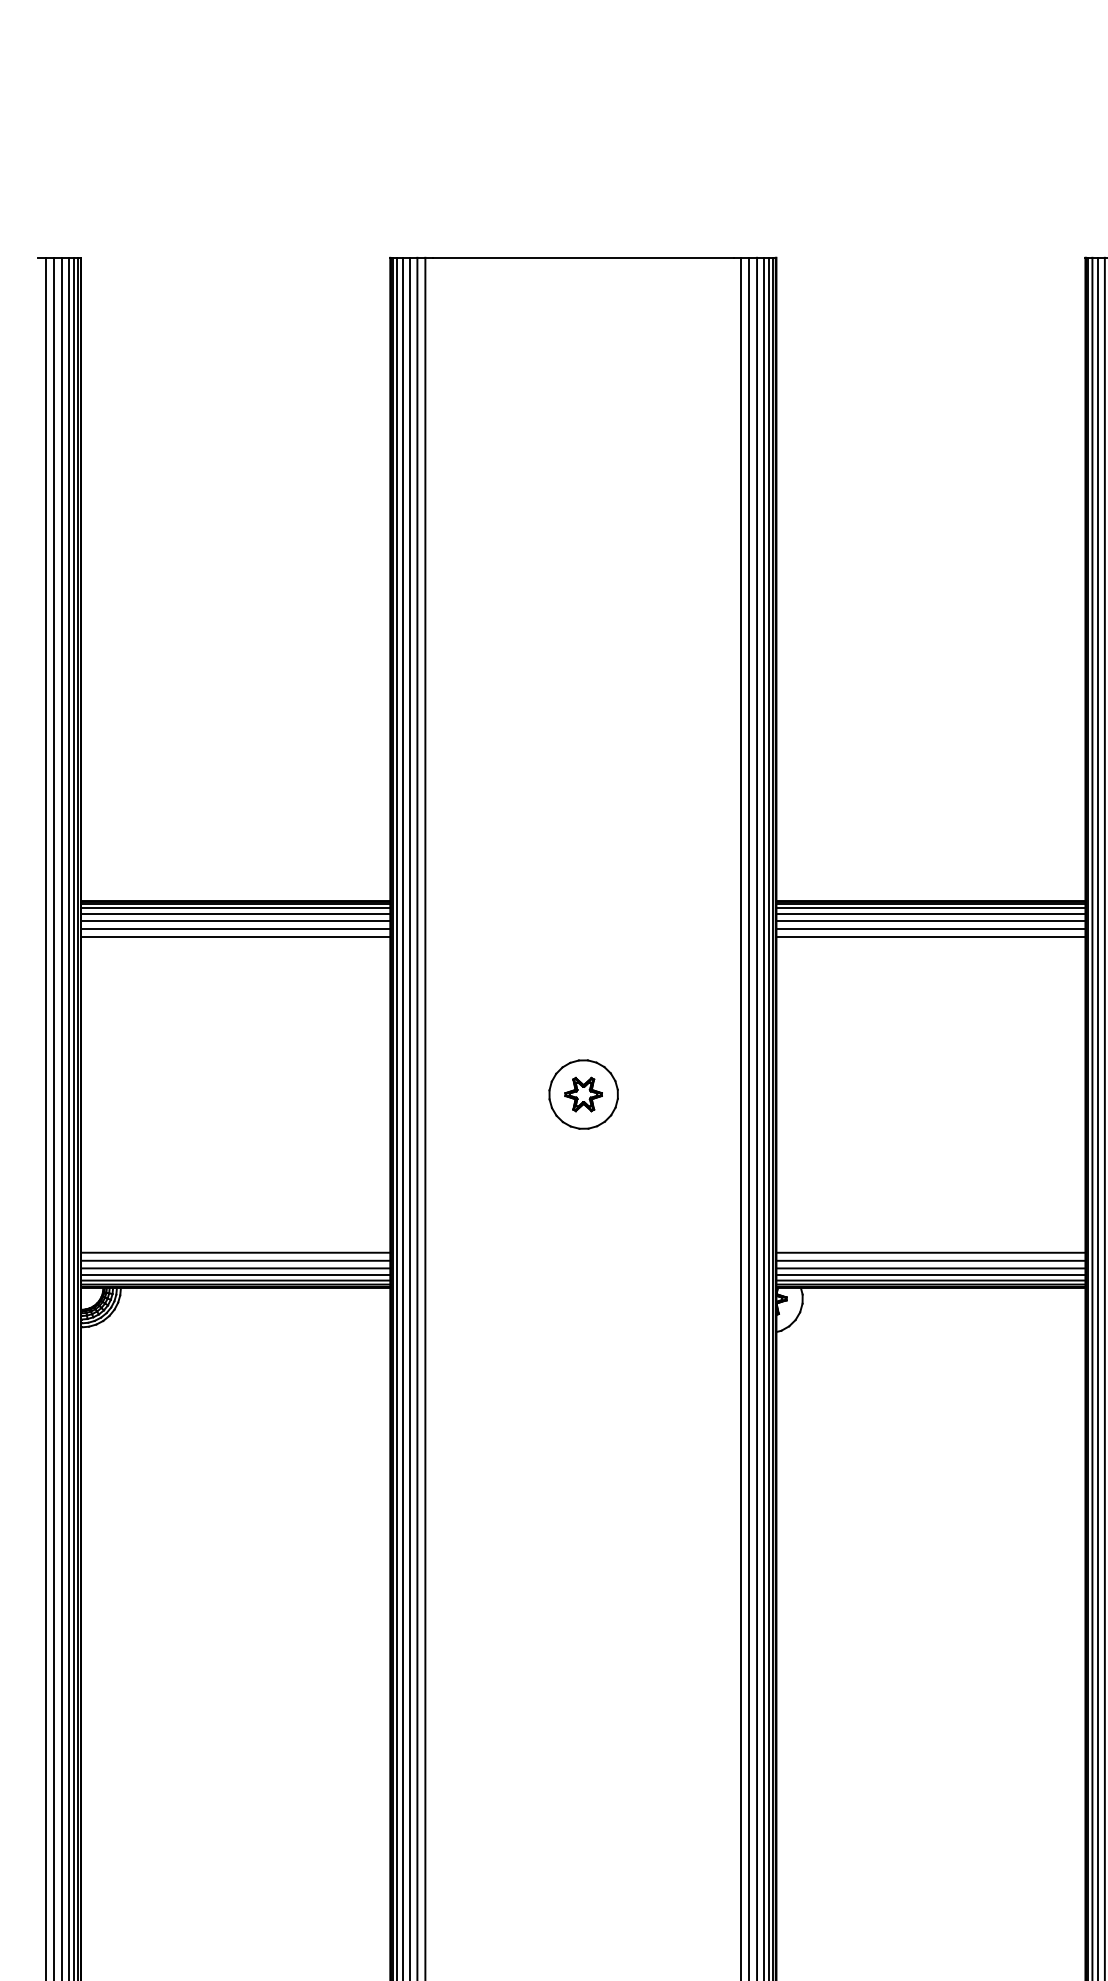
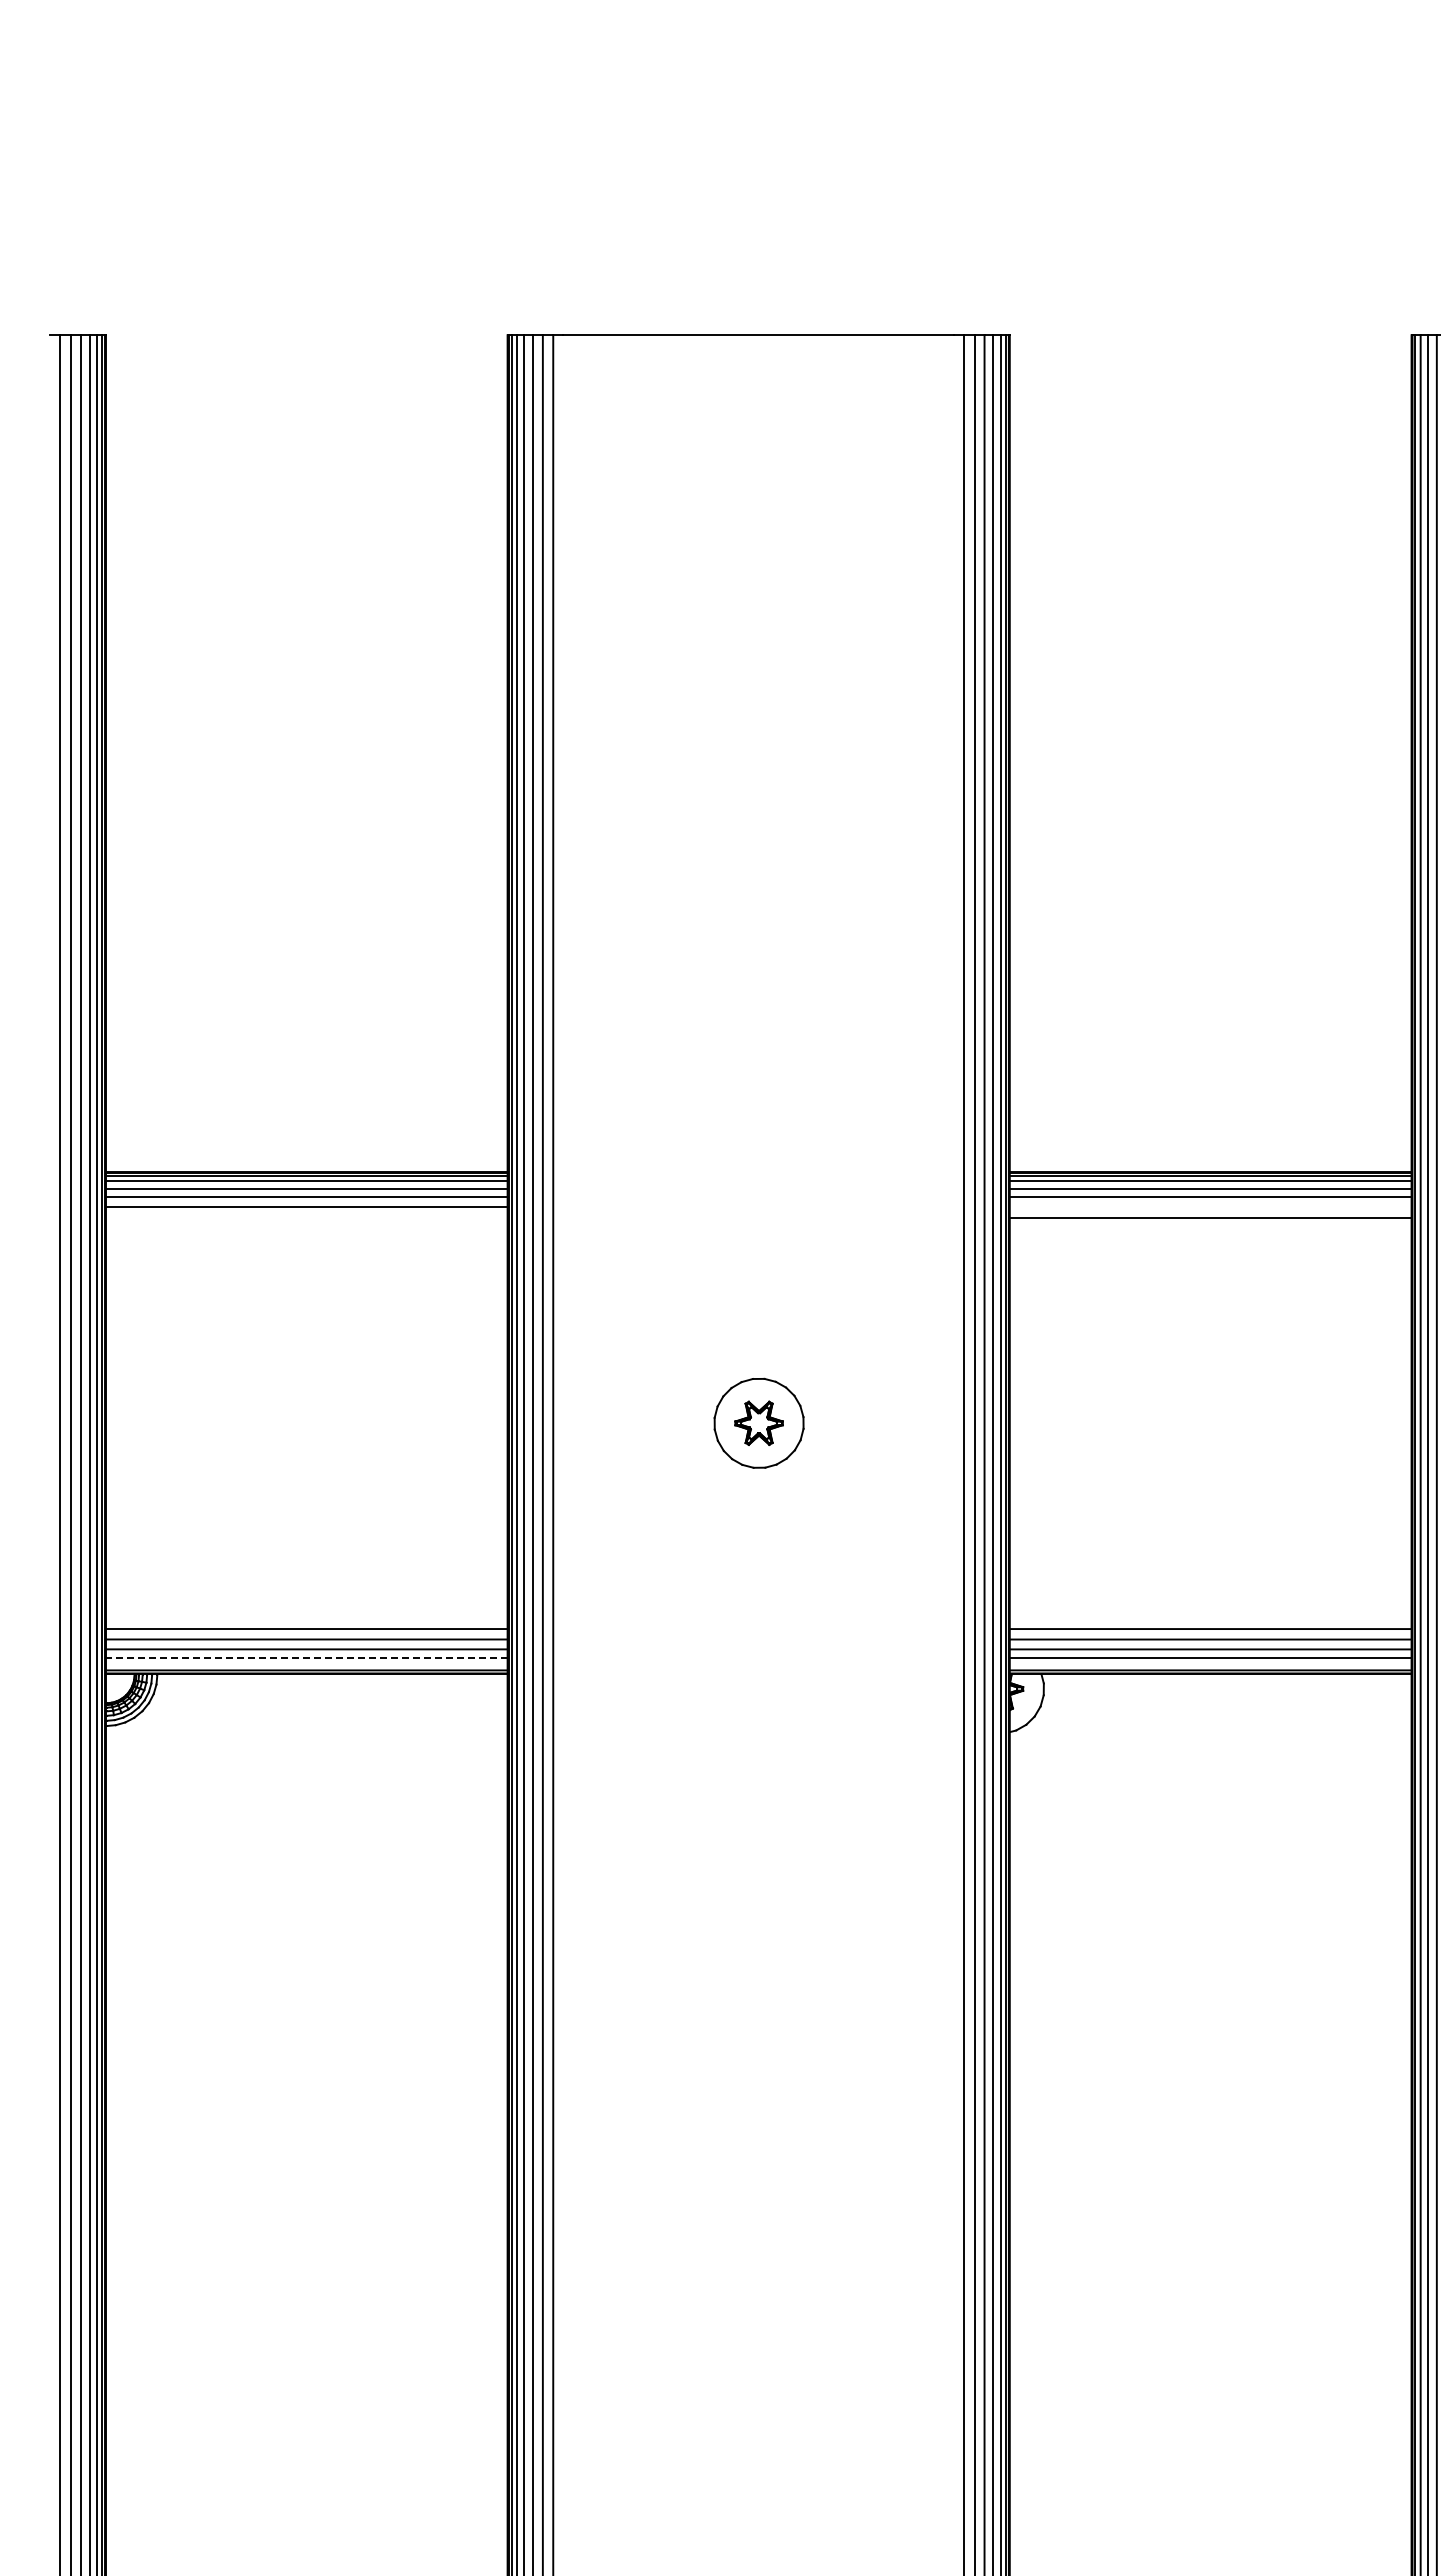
line: (930, 928) -> (1210, 1207), removed
line: (235, 936) -> (306, 1217), removed
line: (235, 1275) -> (306, 1658), solid -> dashed
line: (235, 1280) -> (306, 1665), removed
line: (930, 1280) -> (1210, 1665), removed

